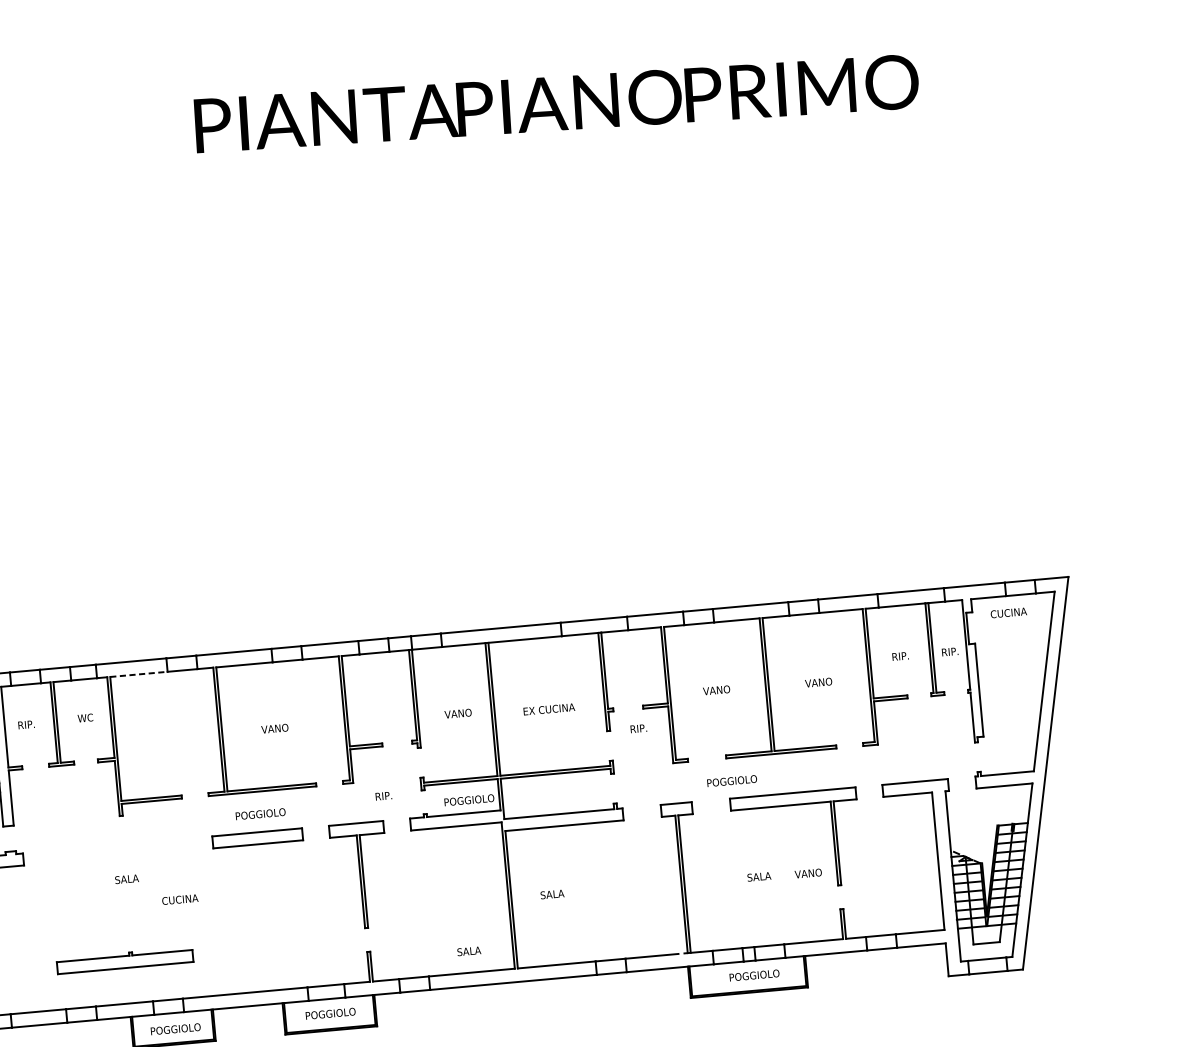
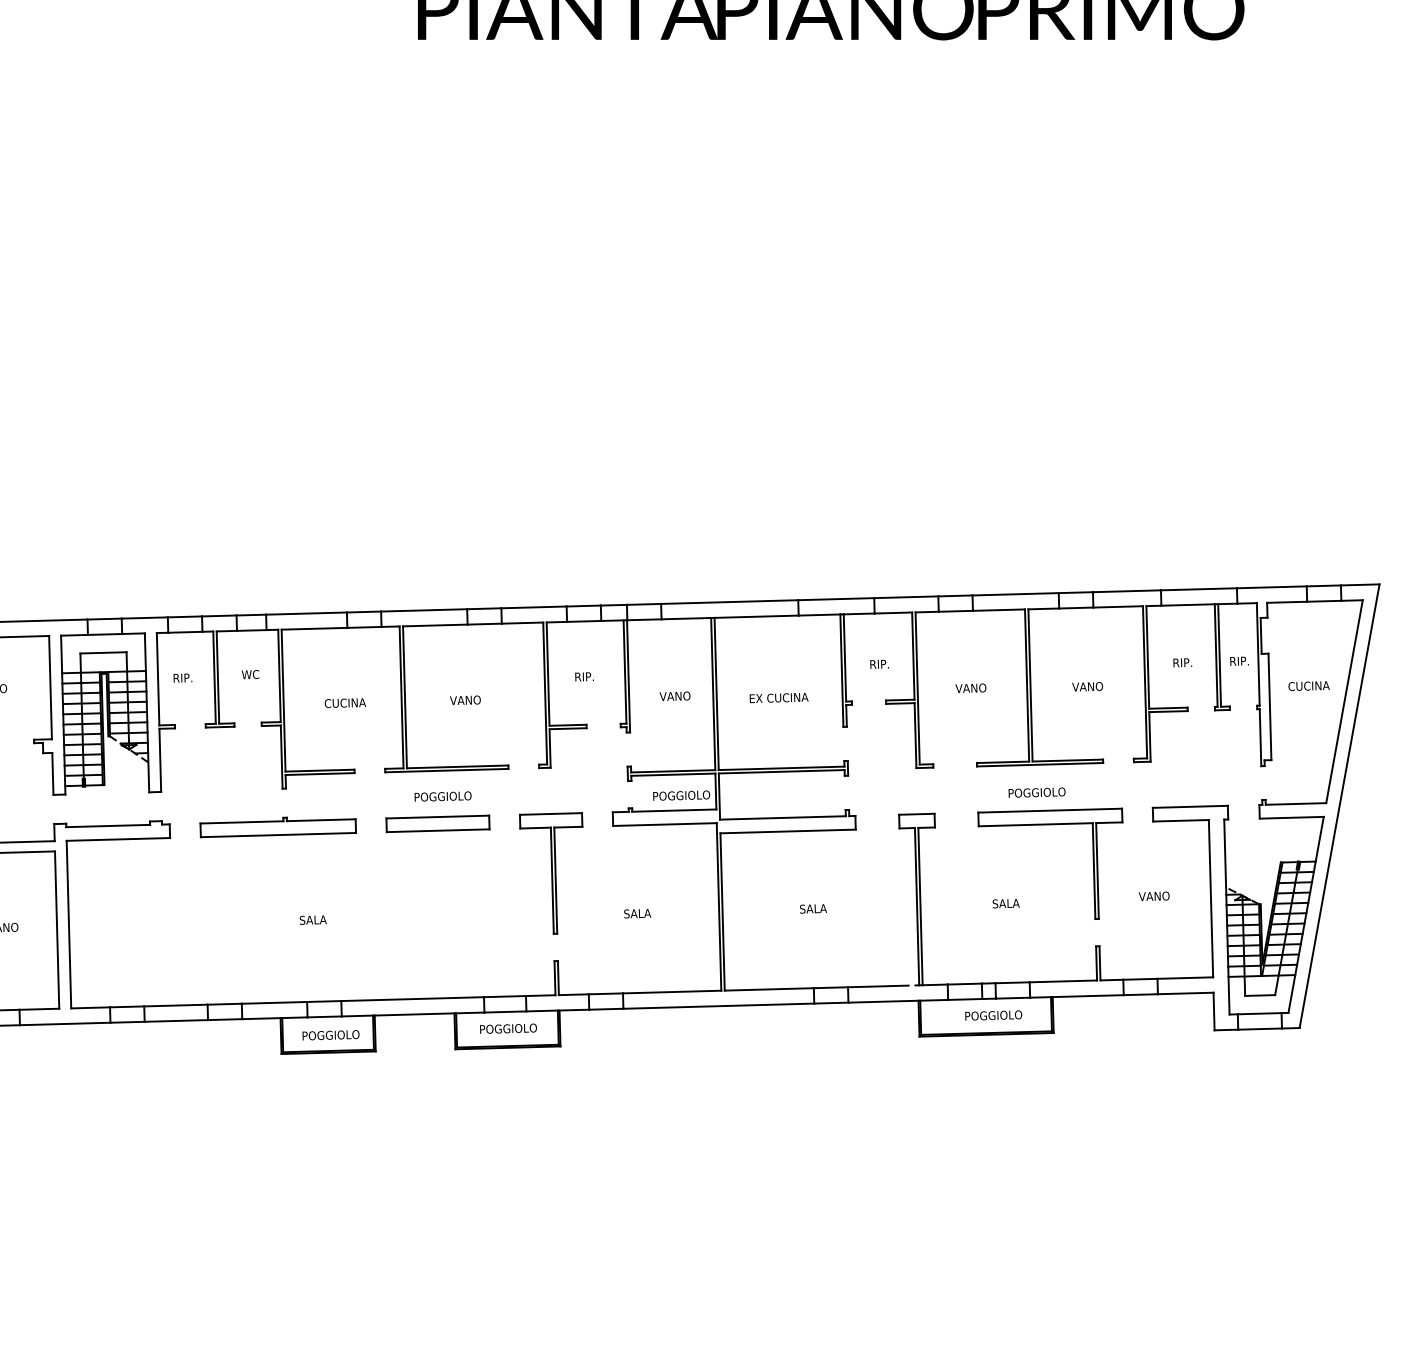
text: (1008, 613) -> (1308, 686), moved
line: (138, 674) -> (314, 628), dashed -> solid
text: (638, 727) -> (879, 663), moved
text: (731, 780) -> (1036, 792), moved
text: (383, 795) -> (584, 676), moved
text: (807, 873) -> (1153, 896), moved
text: (126, 878) -> (312, 919), moved
text: (552, 894) -> (813, 908), moved
text: (180, 899) -> (345, 703), moved
text: (469, 951) -> (637, 913), moved
part: (124, 961) -> (277, 827), moved

